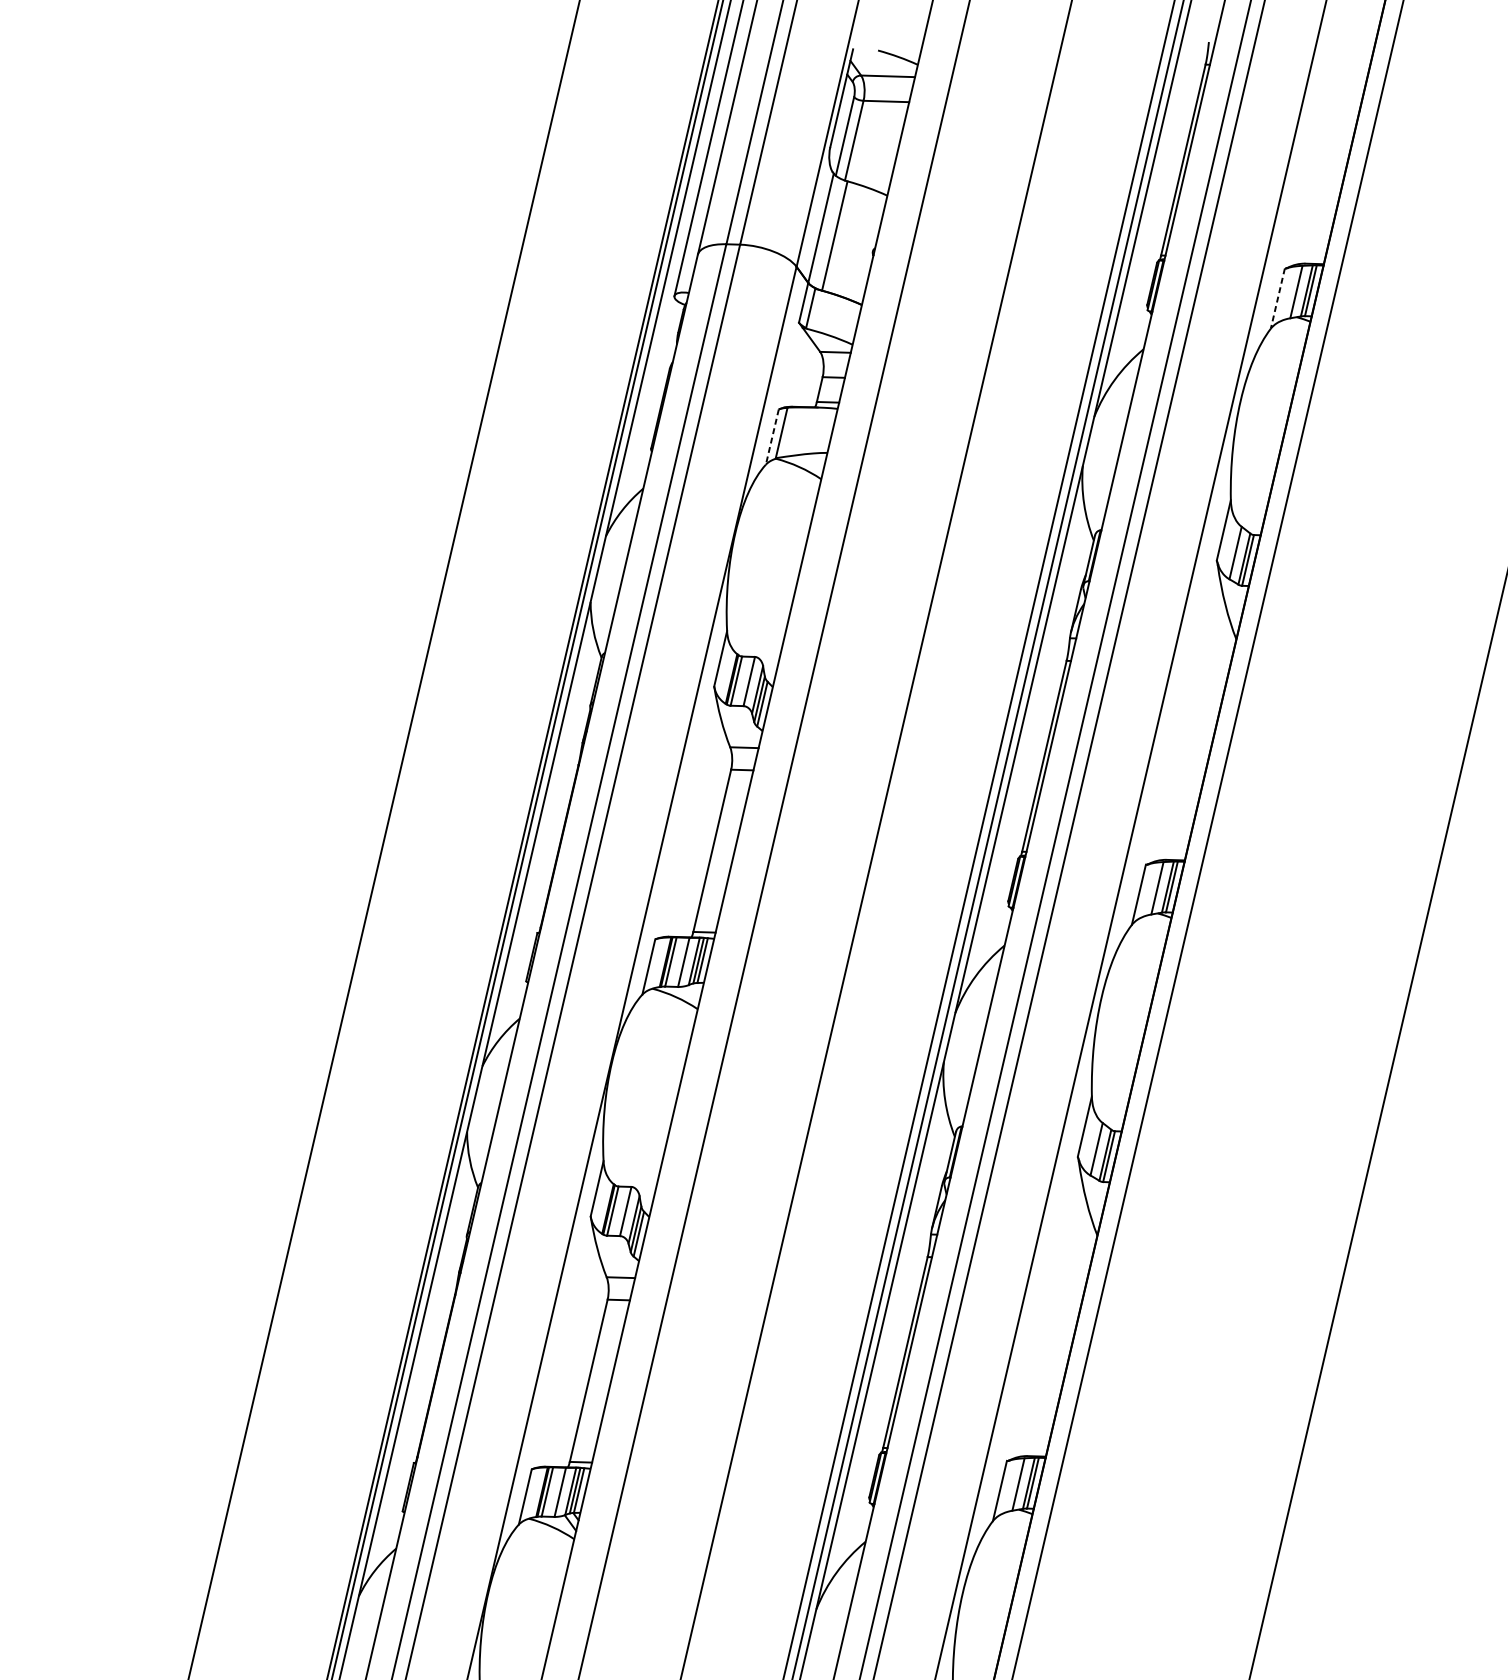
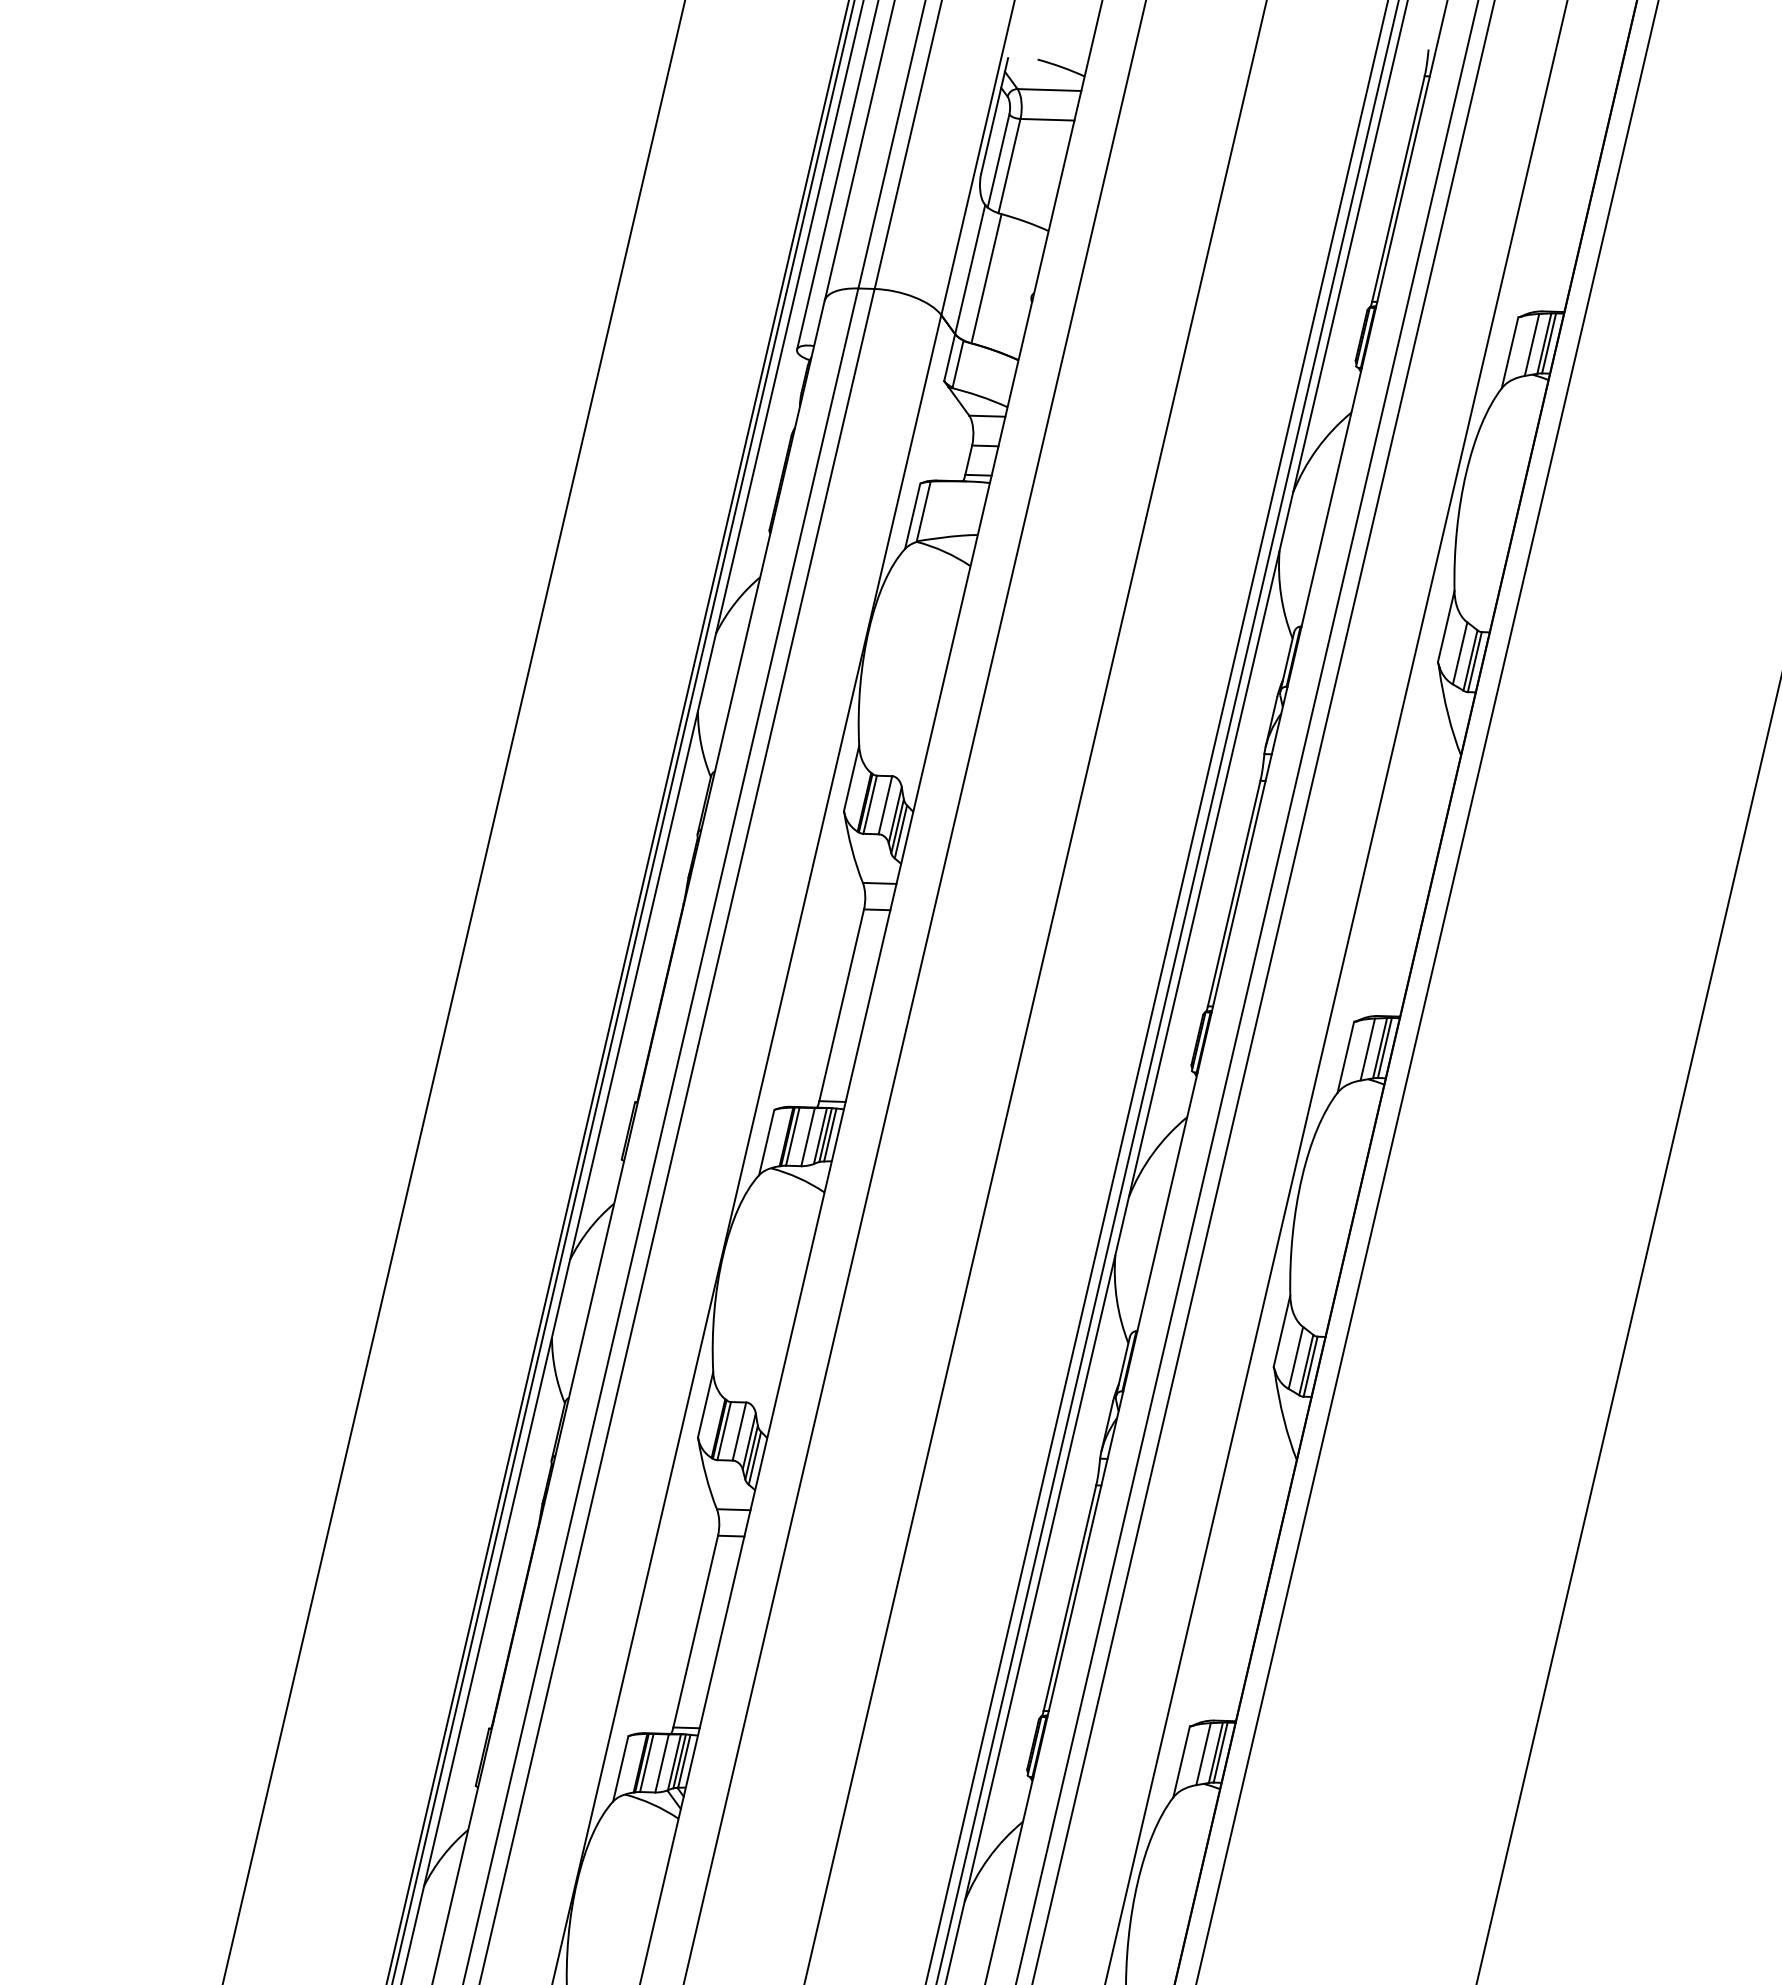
line: (1278, 298) -> (1510, 352), dashed -> solid
line: (772, 437) -> (912, 516), dashed -> solid

